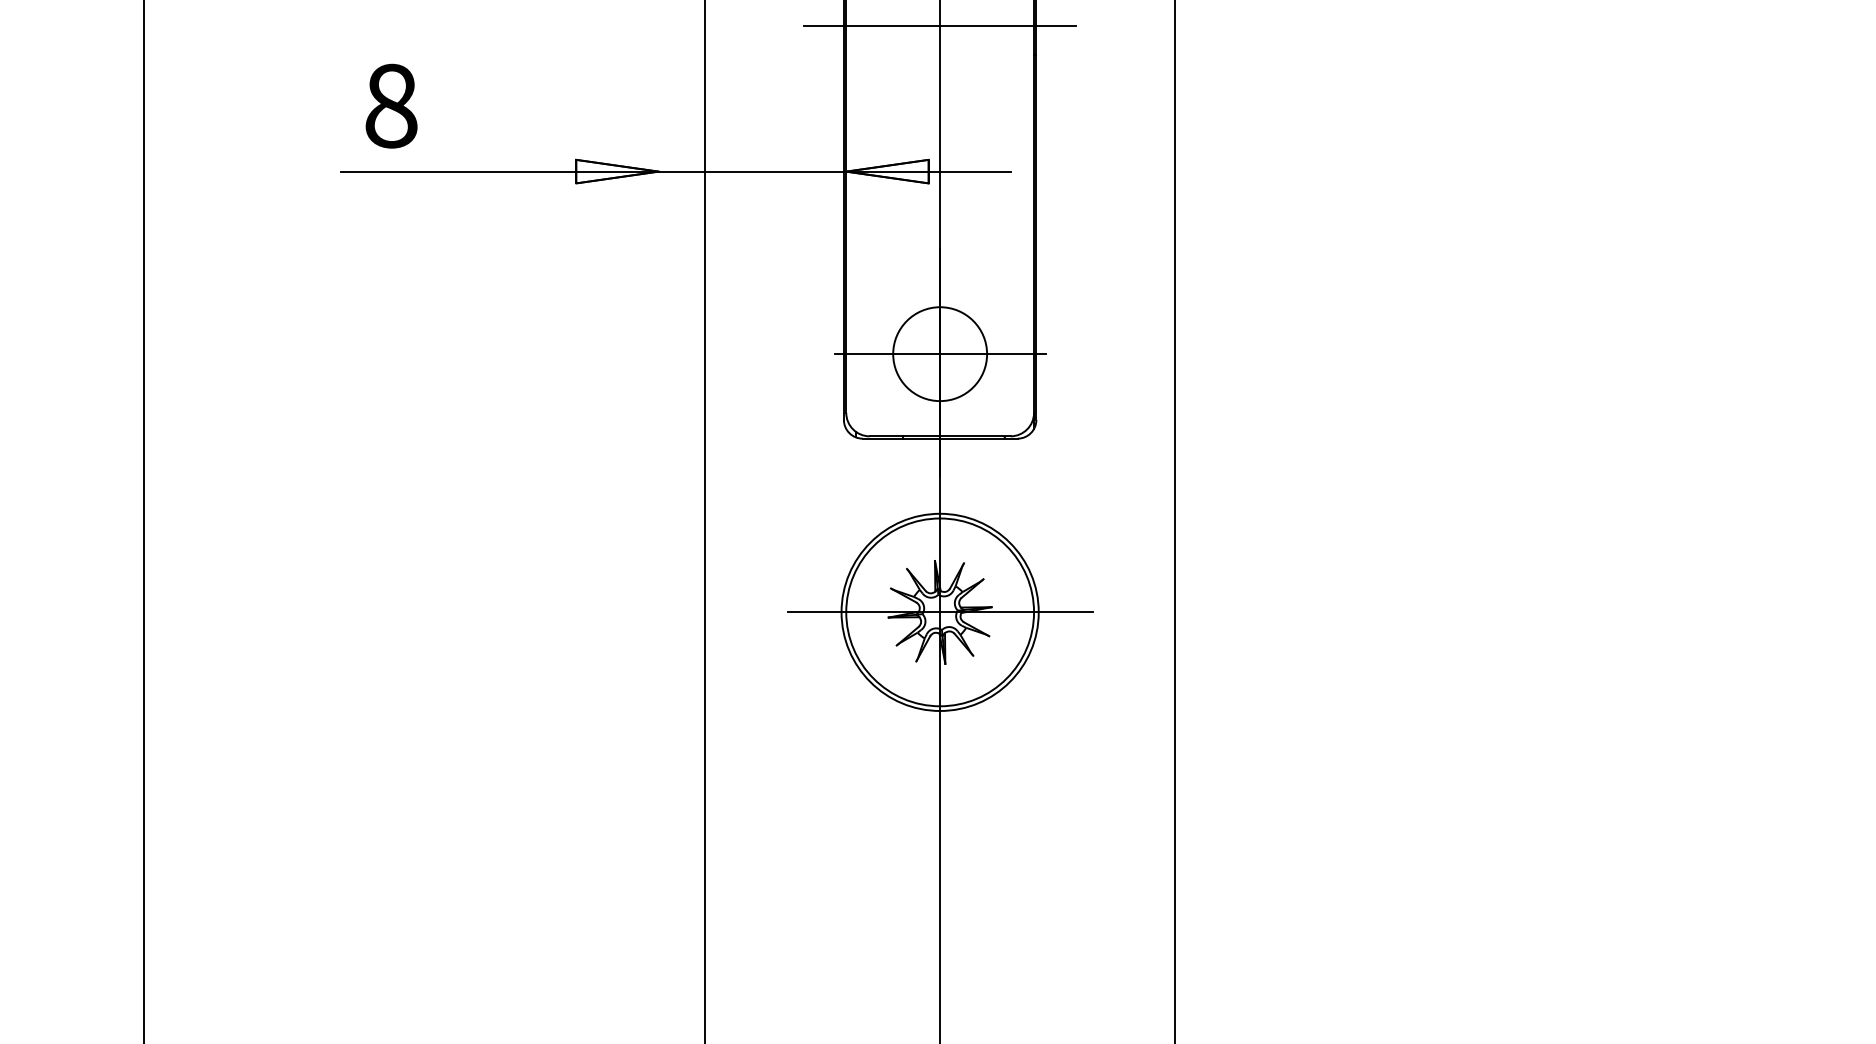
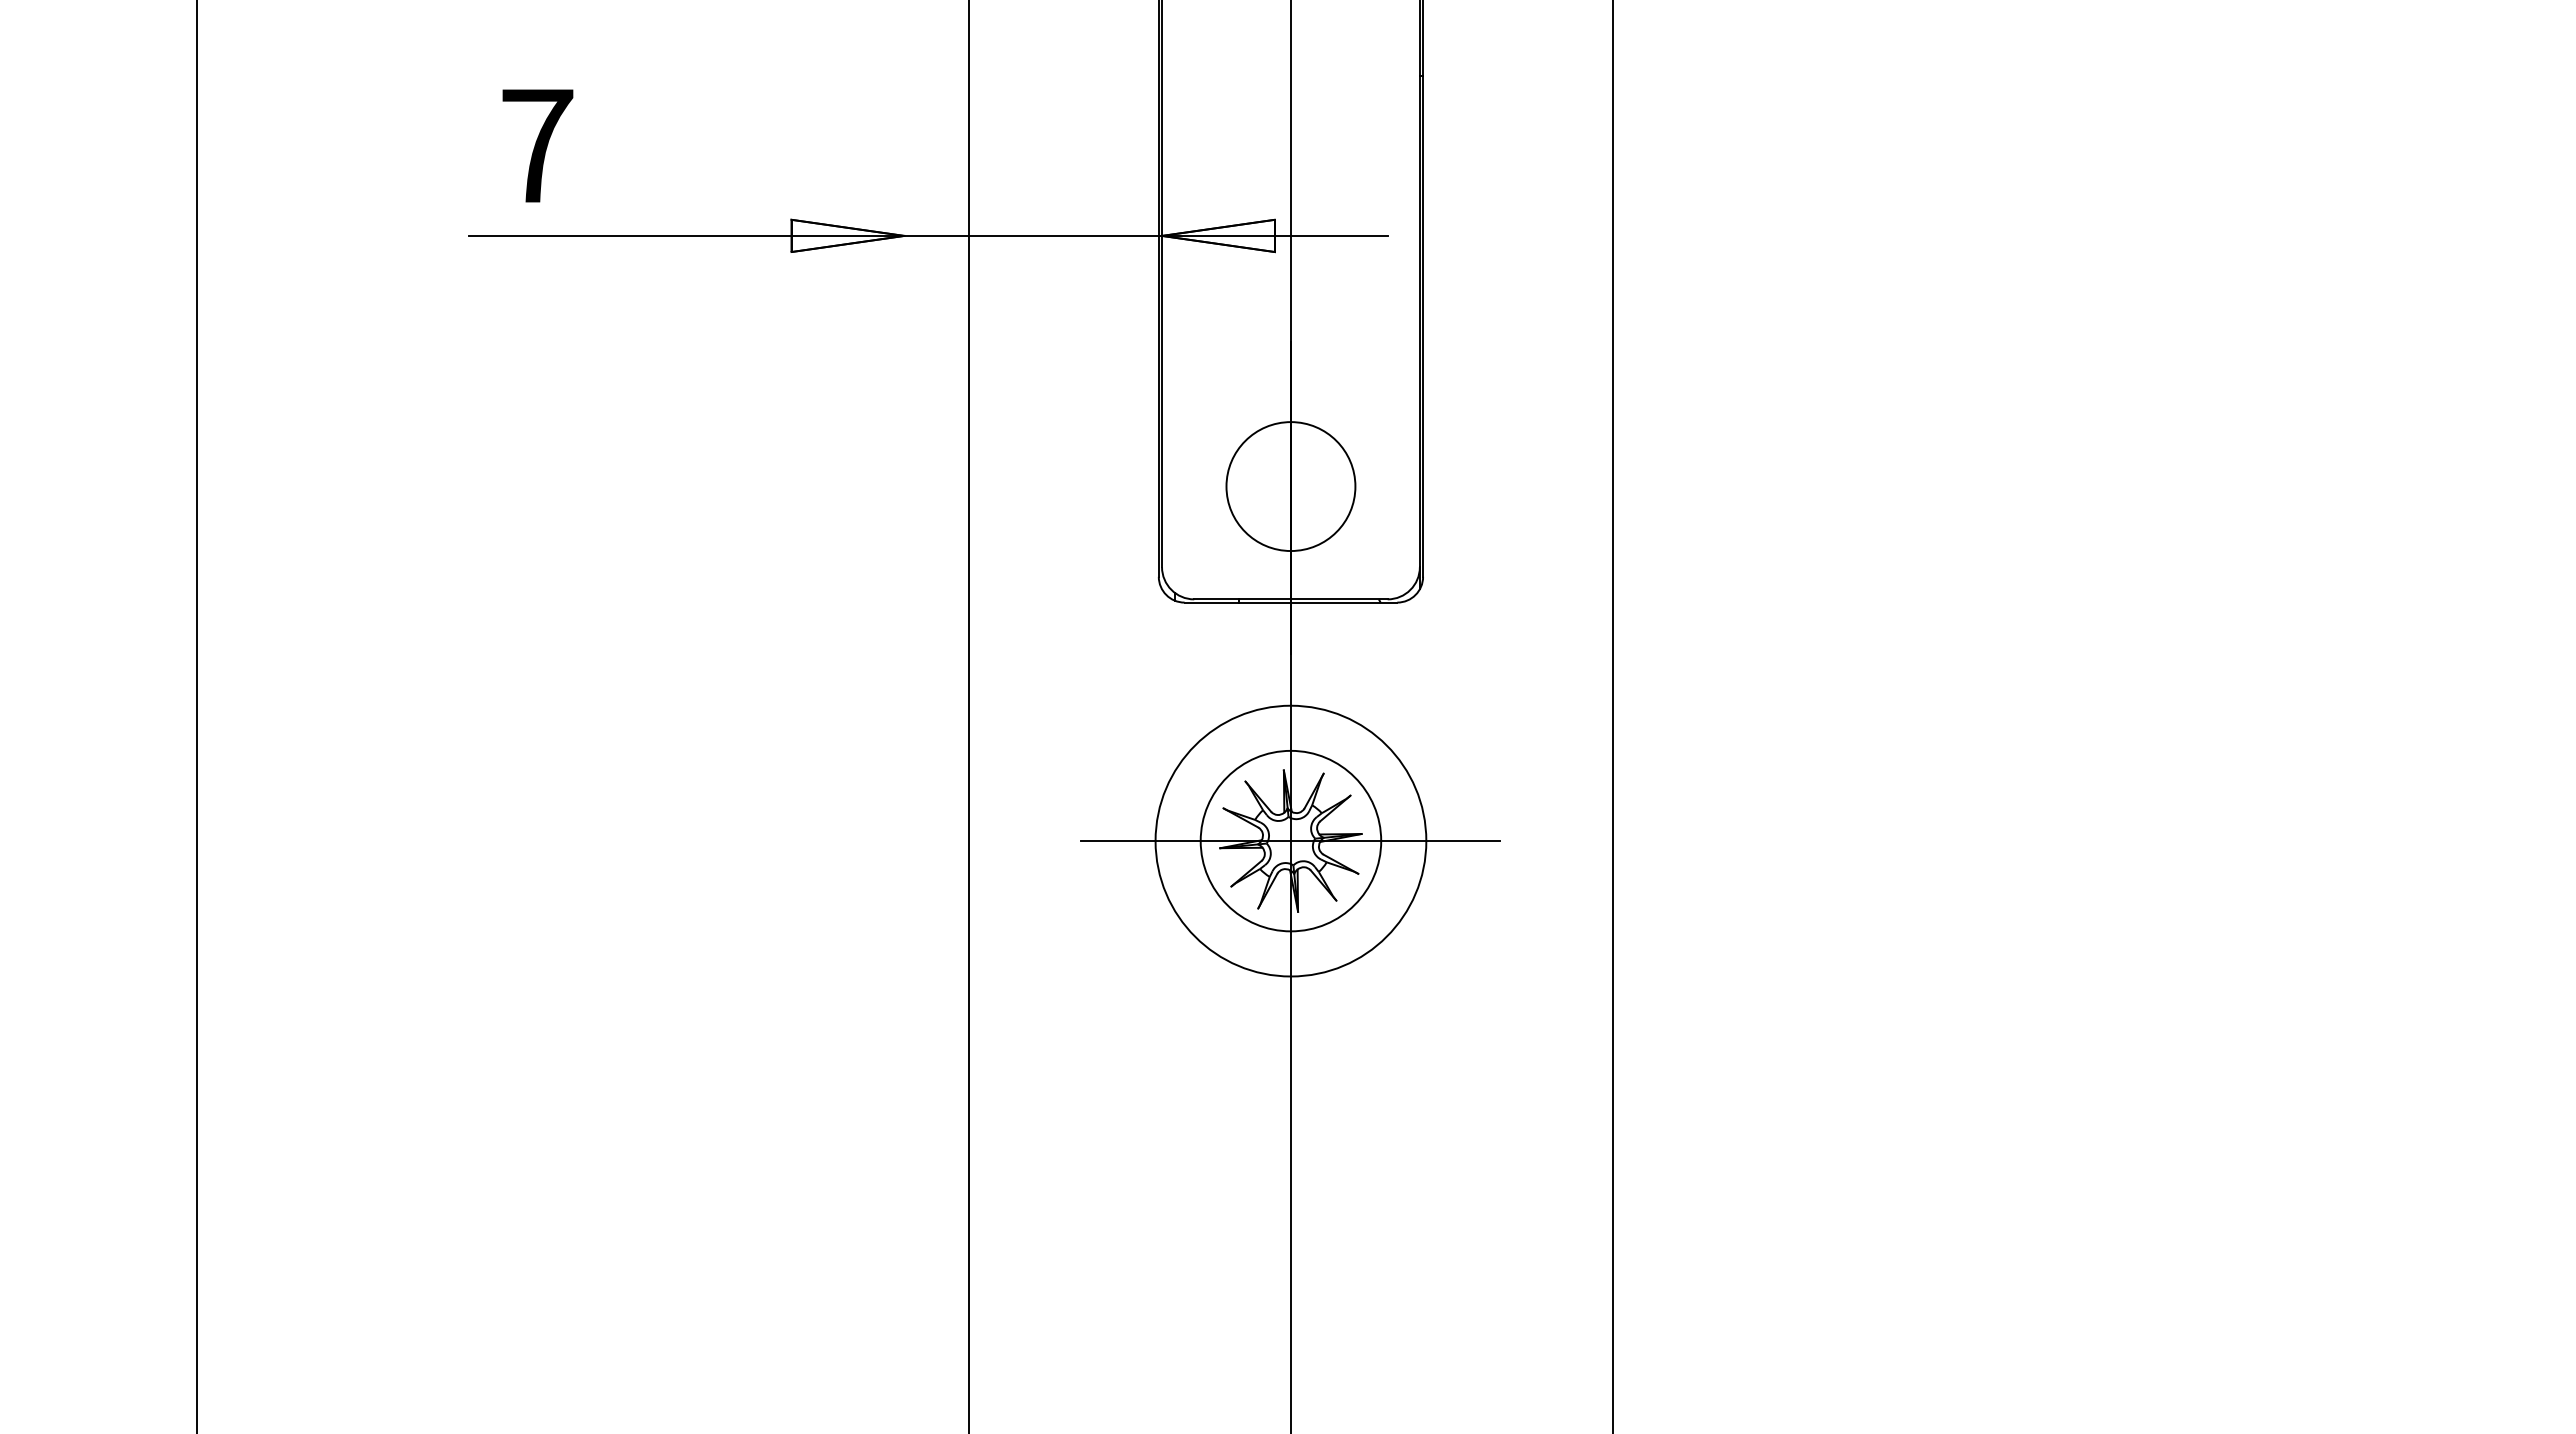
line: (939, 25) -> (1290, 35), removed
text: (391, 106) -> (537, 146), 8 -> 7
line: (939, 354) -> (1290, 486), removed
circle: (939, 612) -> (1290, 841), size x0.7

